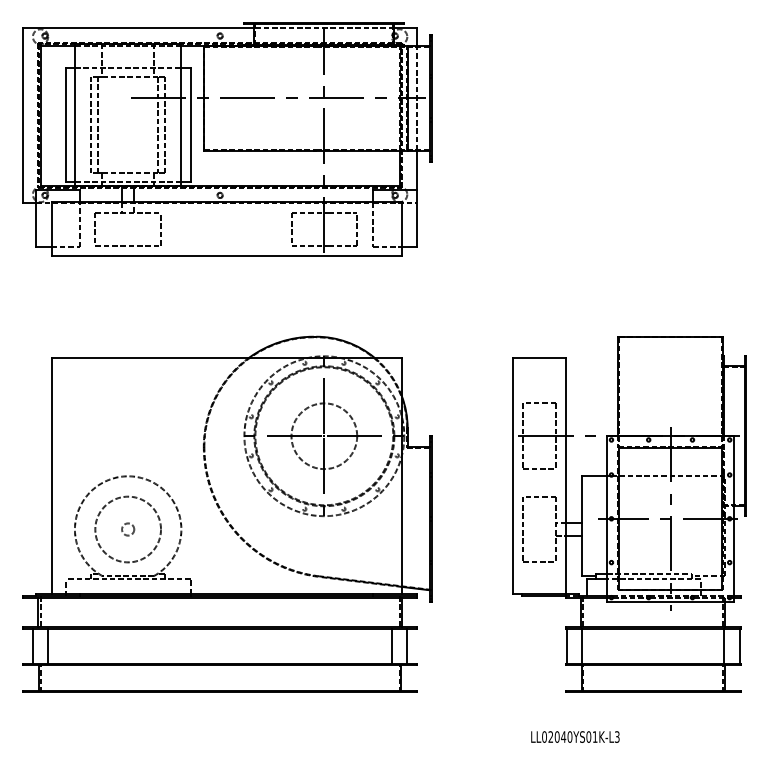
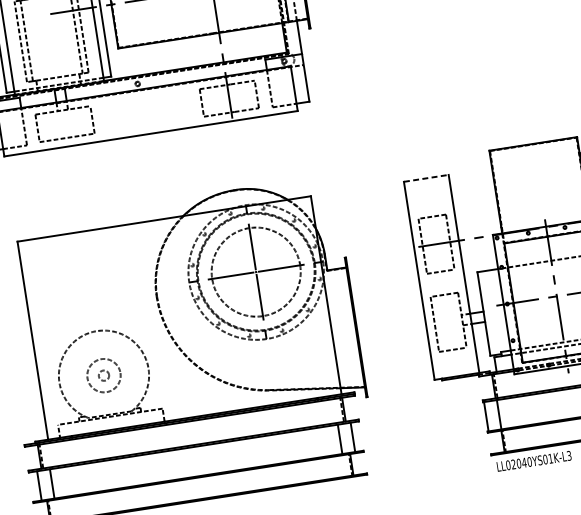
line: (539, 357) -> (426, 178), solid -> dashed
circle: (324, 436) -> (256, 272), size x1.6
circle: (128, 529) -> (104, 375), size x0.6
text: (575, 736) -> (534, 460), moved

